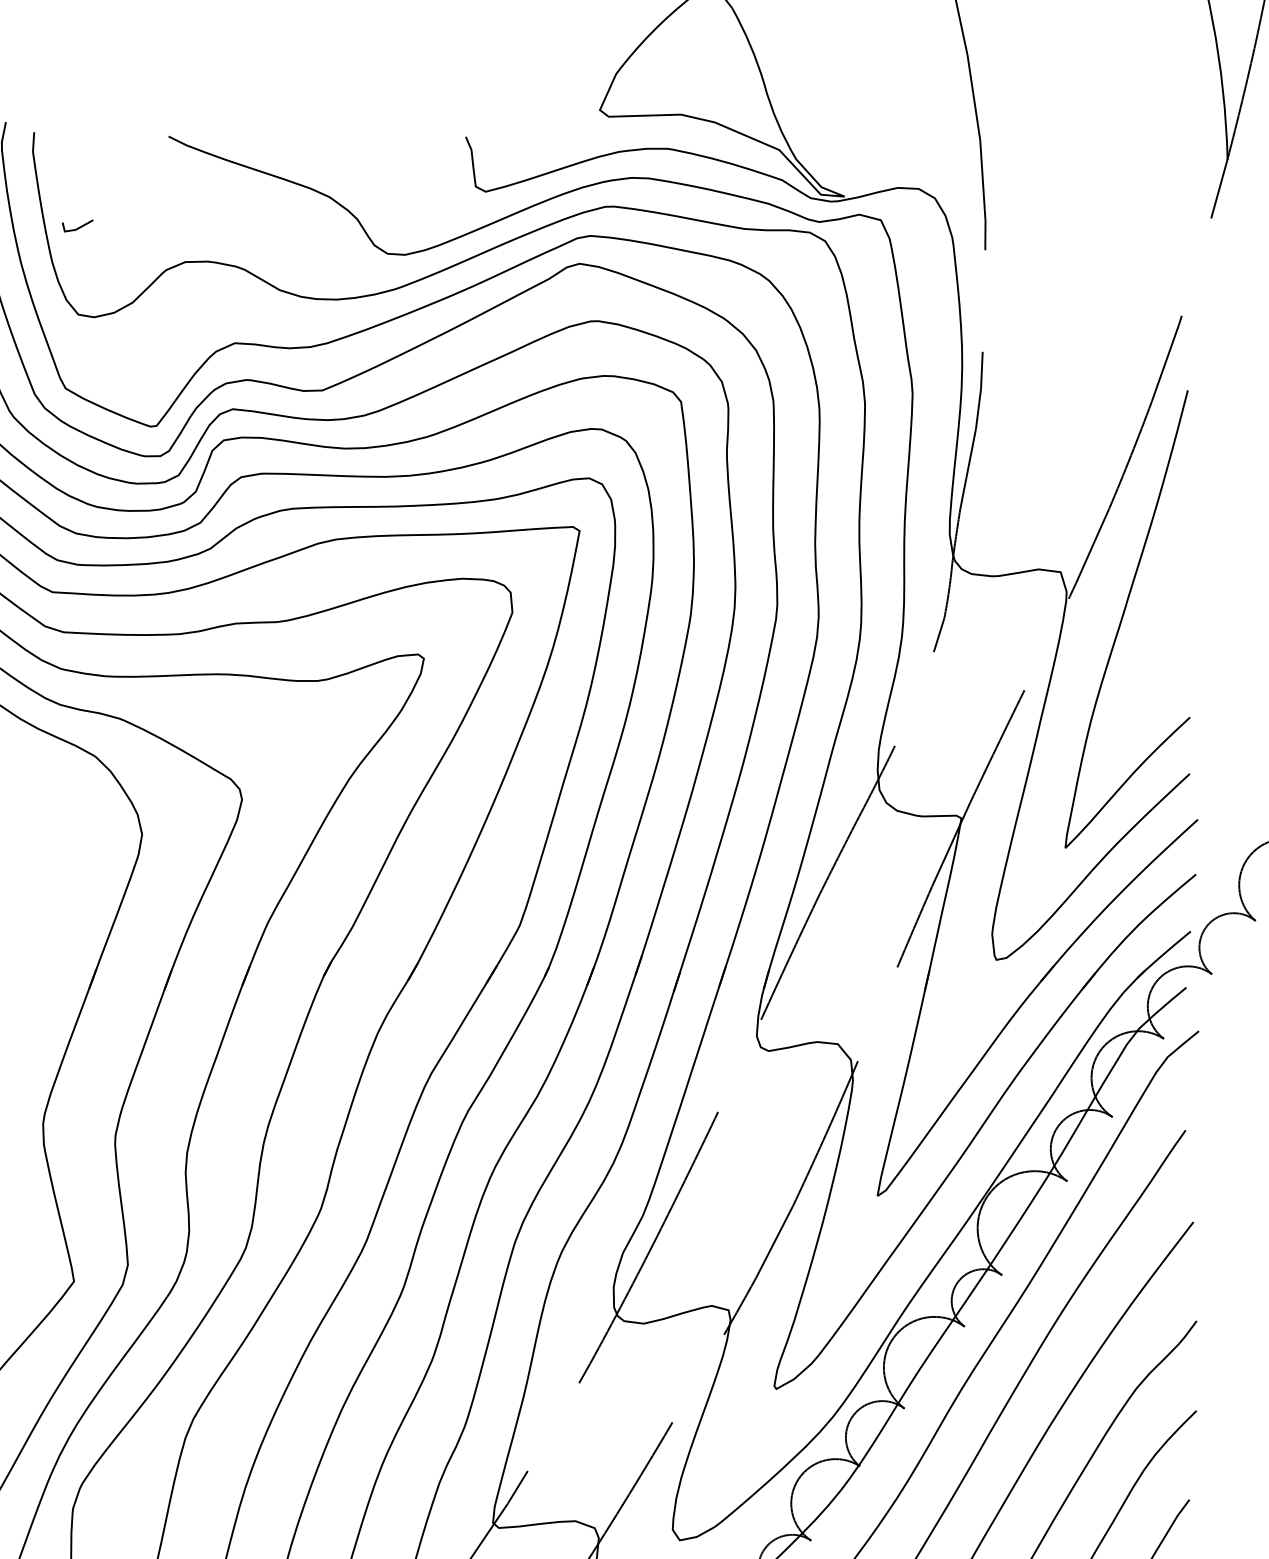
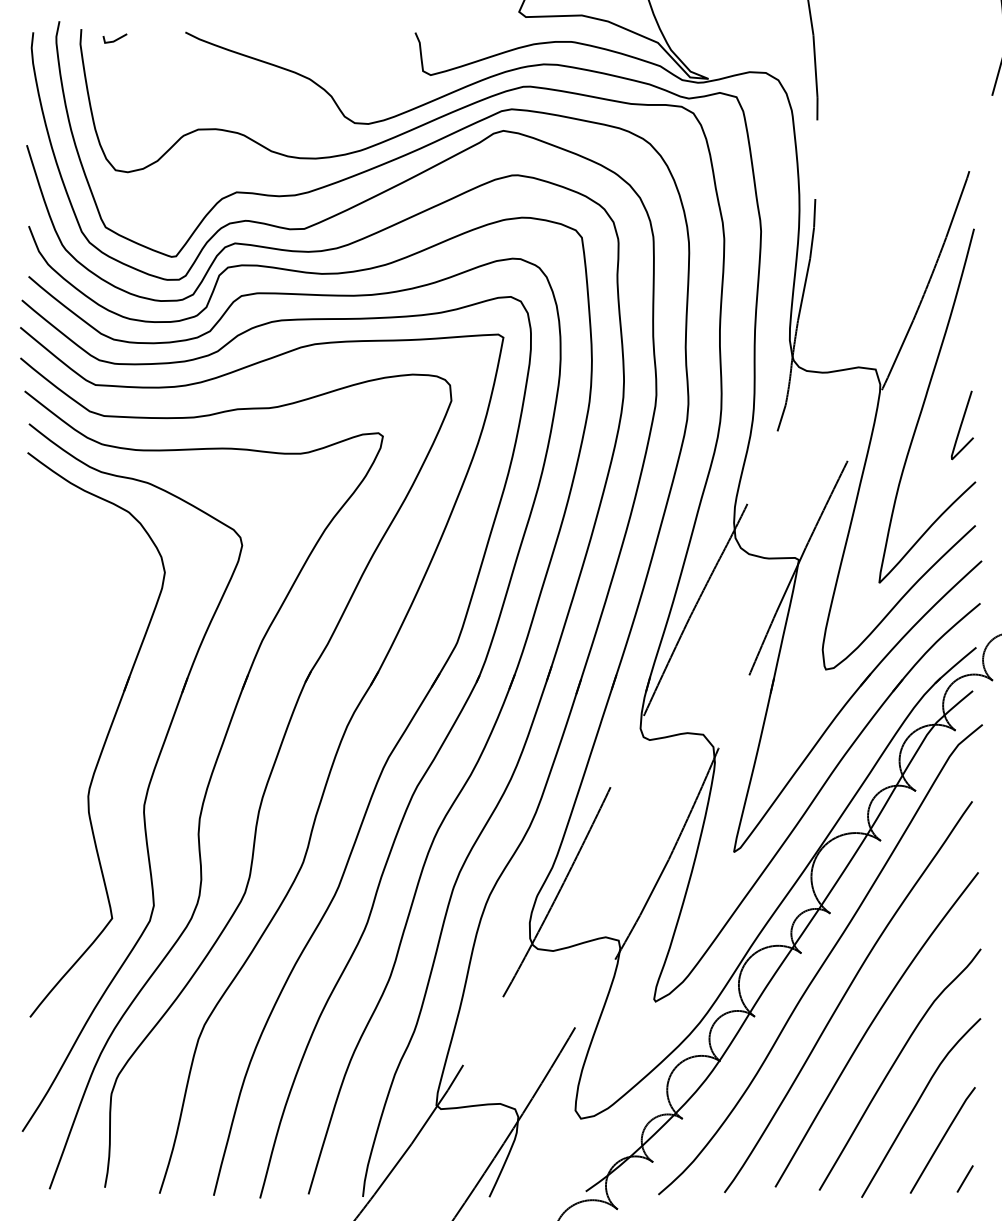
line: (78, 227) -> (115, 39), moved
curve: (1171, 644) -> (961, 425), added

